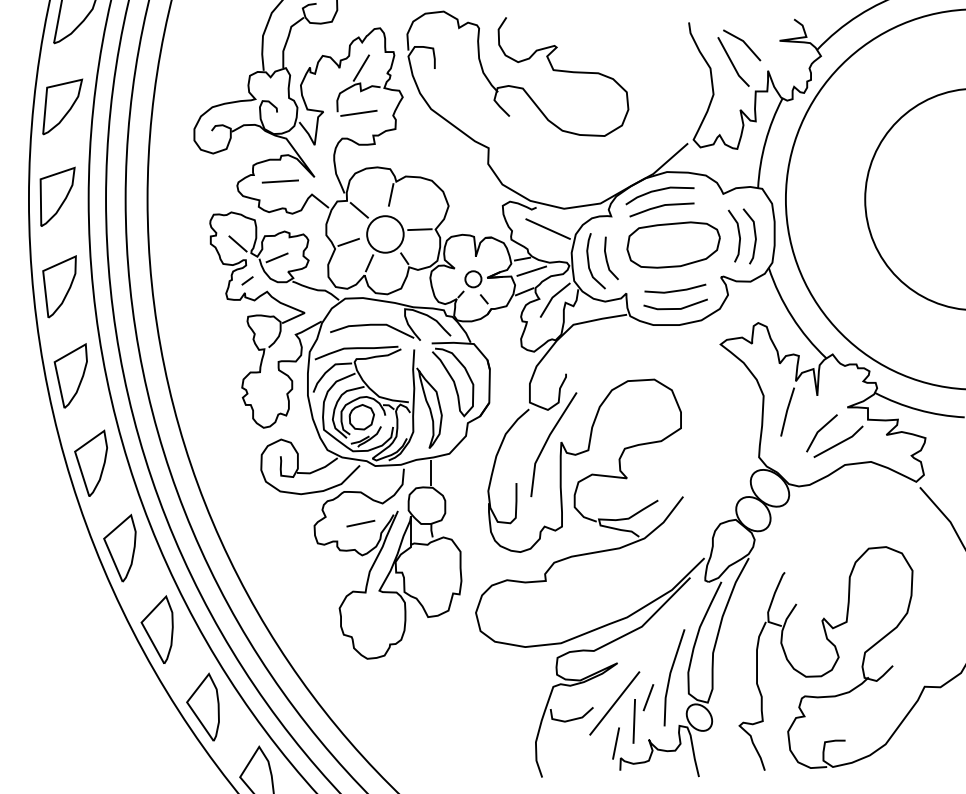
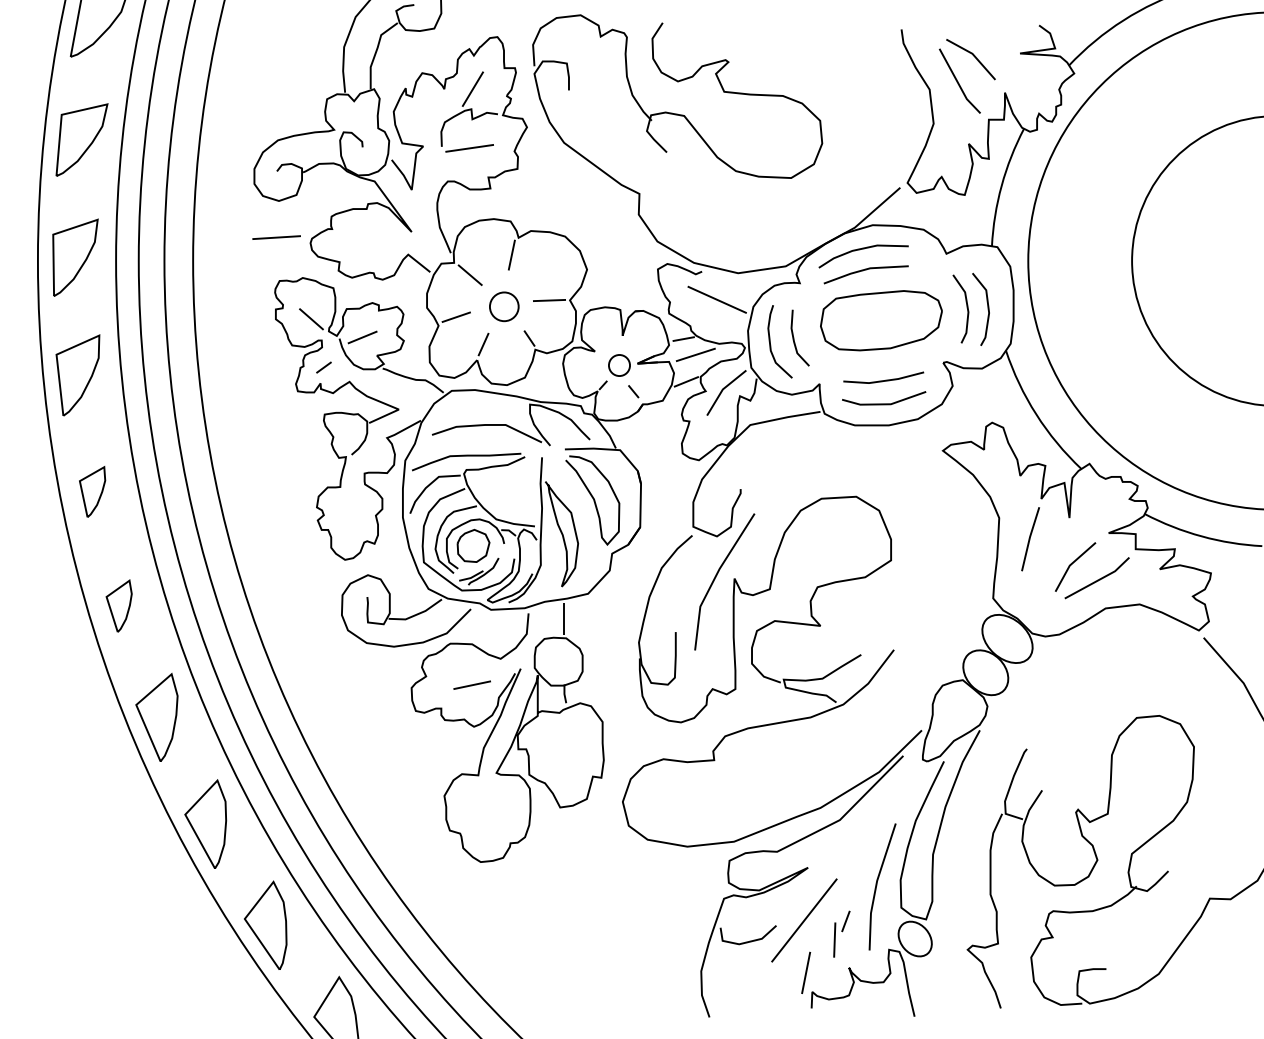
line: (279, 181) -> (275, 237), moved
circle: (385, 234) -> (504, 306), size x0.6
part: (70, 375) -> (92, 491), size x0.6
part: (90, 462) -> (118, 605), size x0.6
part: (643, 713) -> (841, 933), size x0.6

